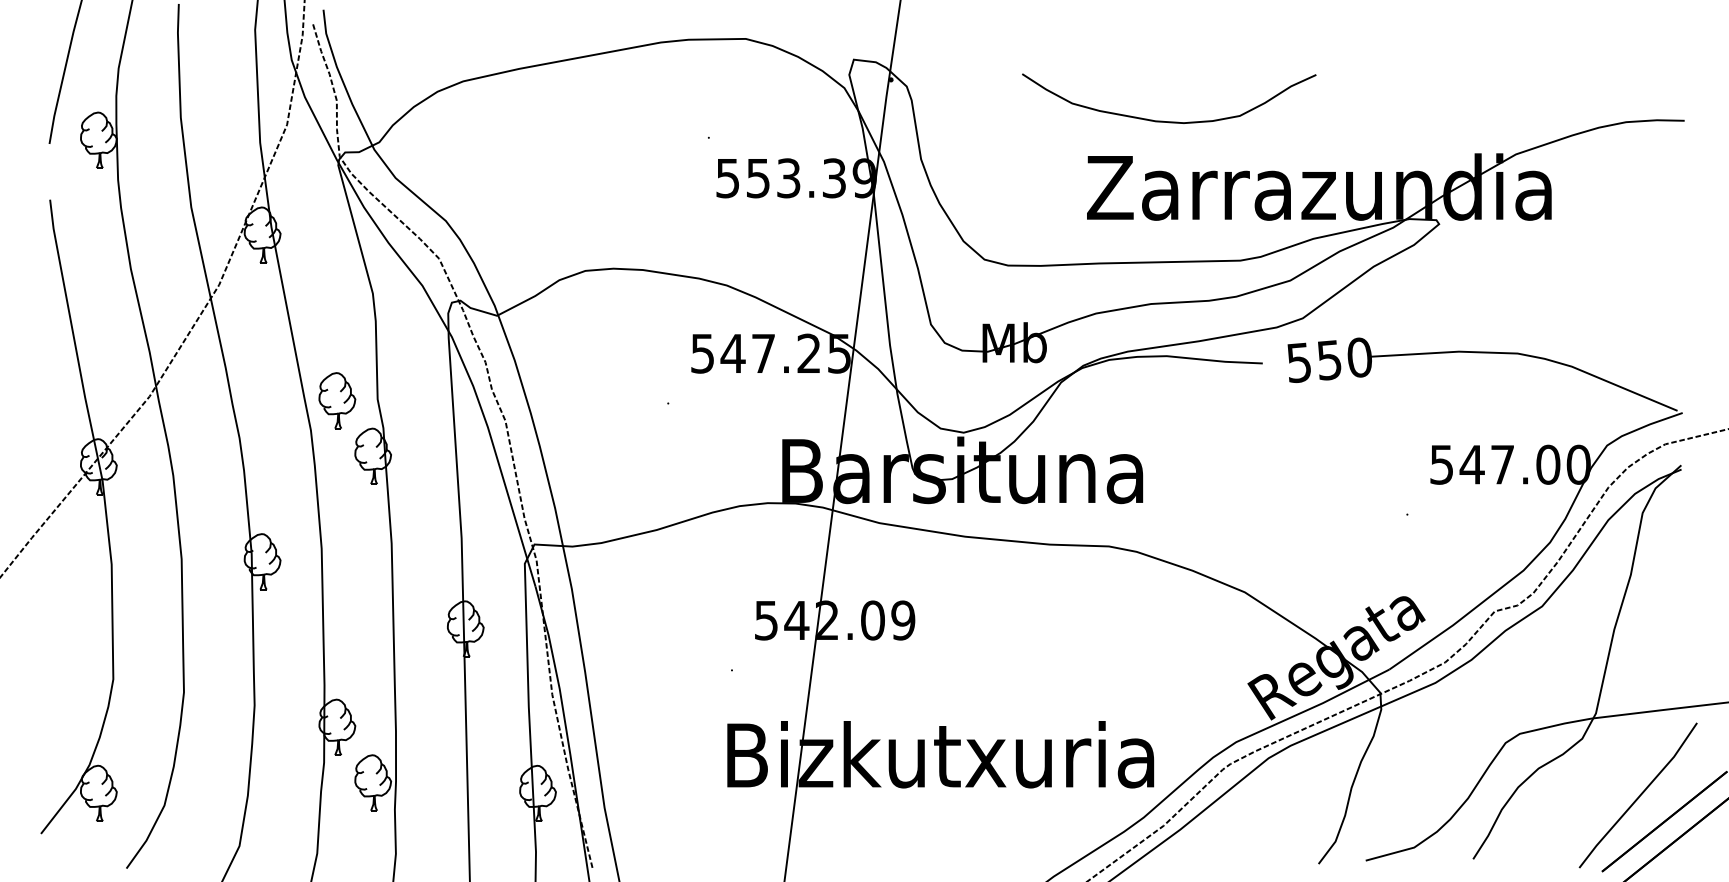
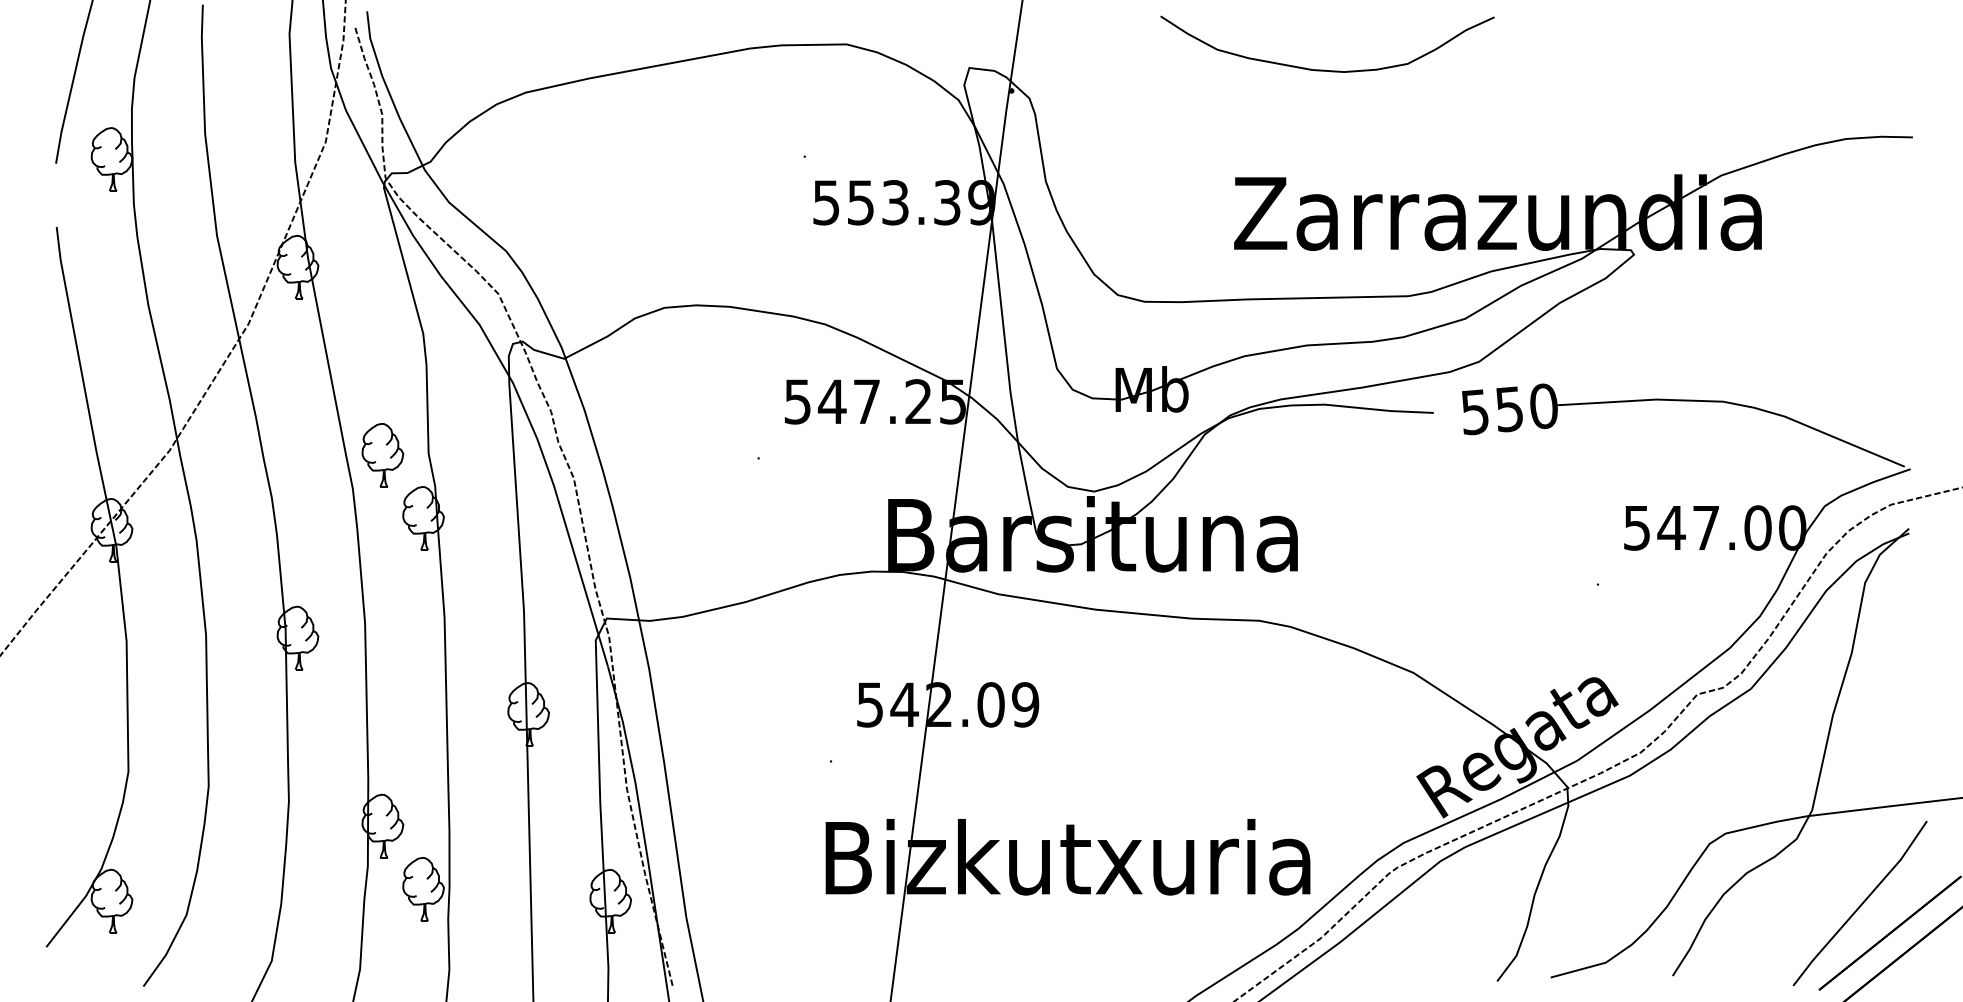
curve: (1166, 120) -> (1324, 69), moved

